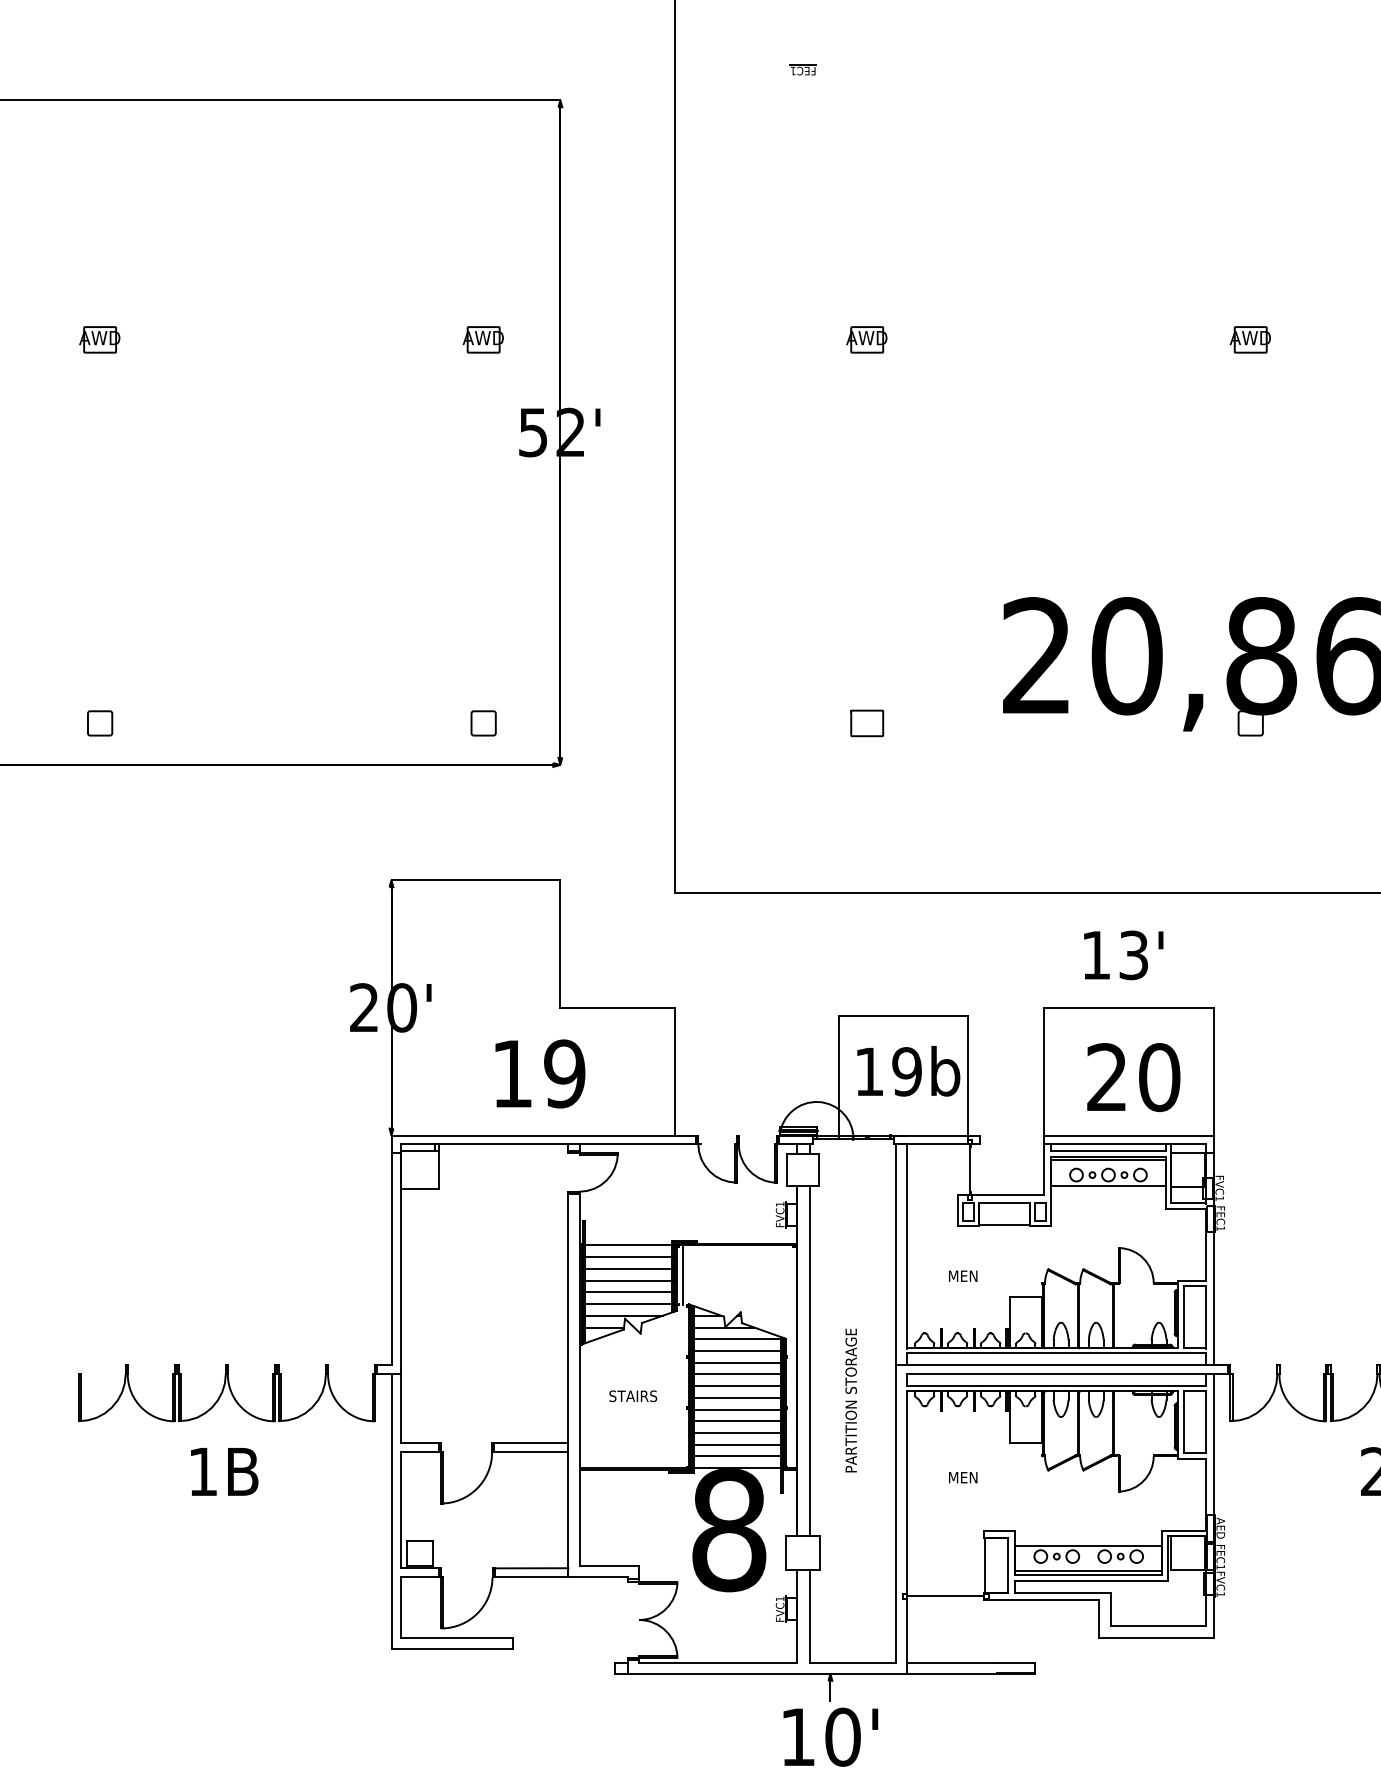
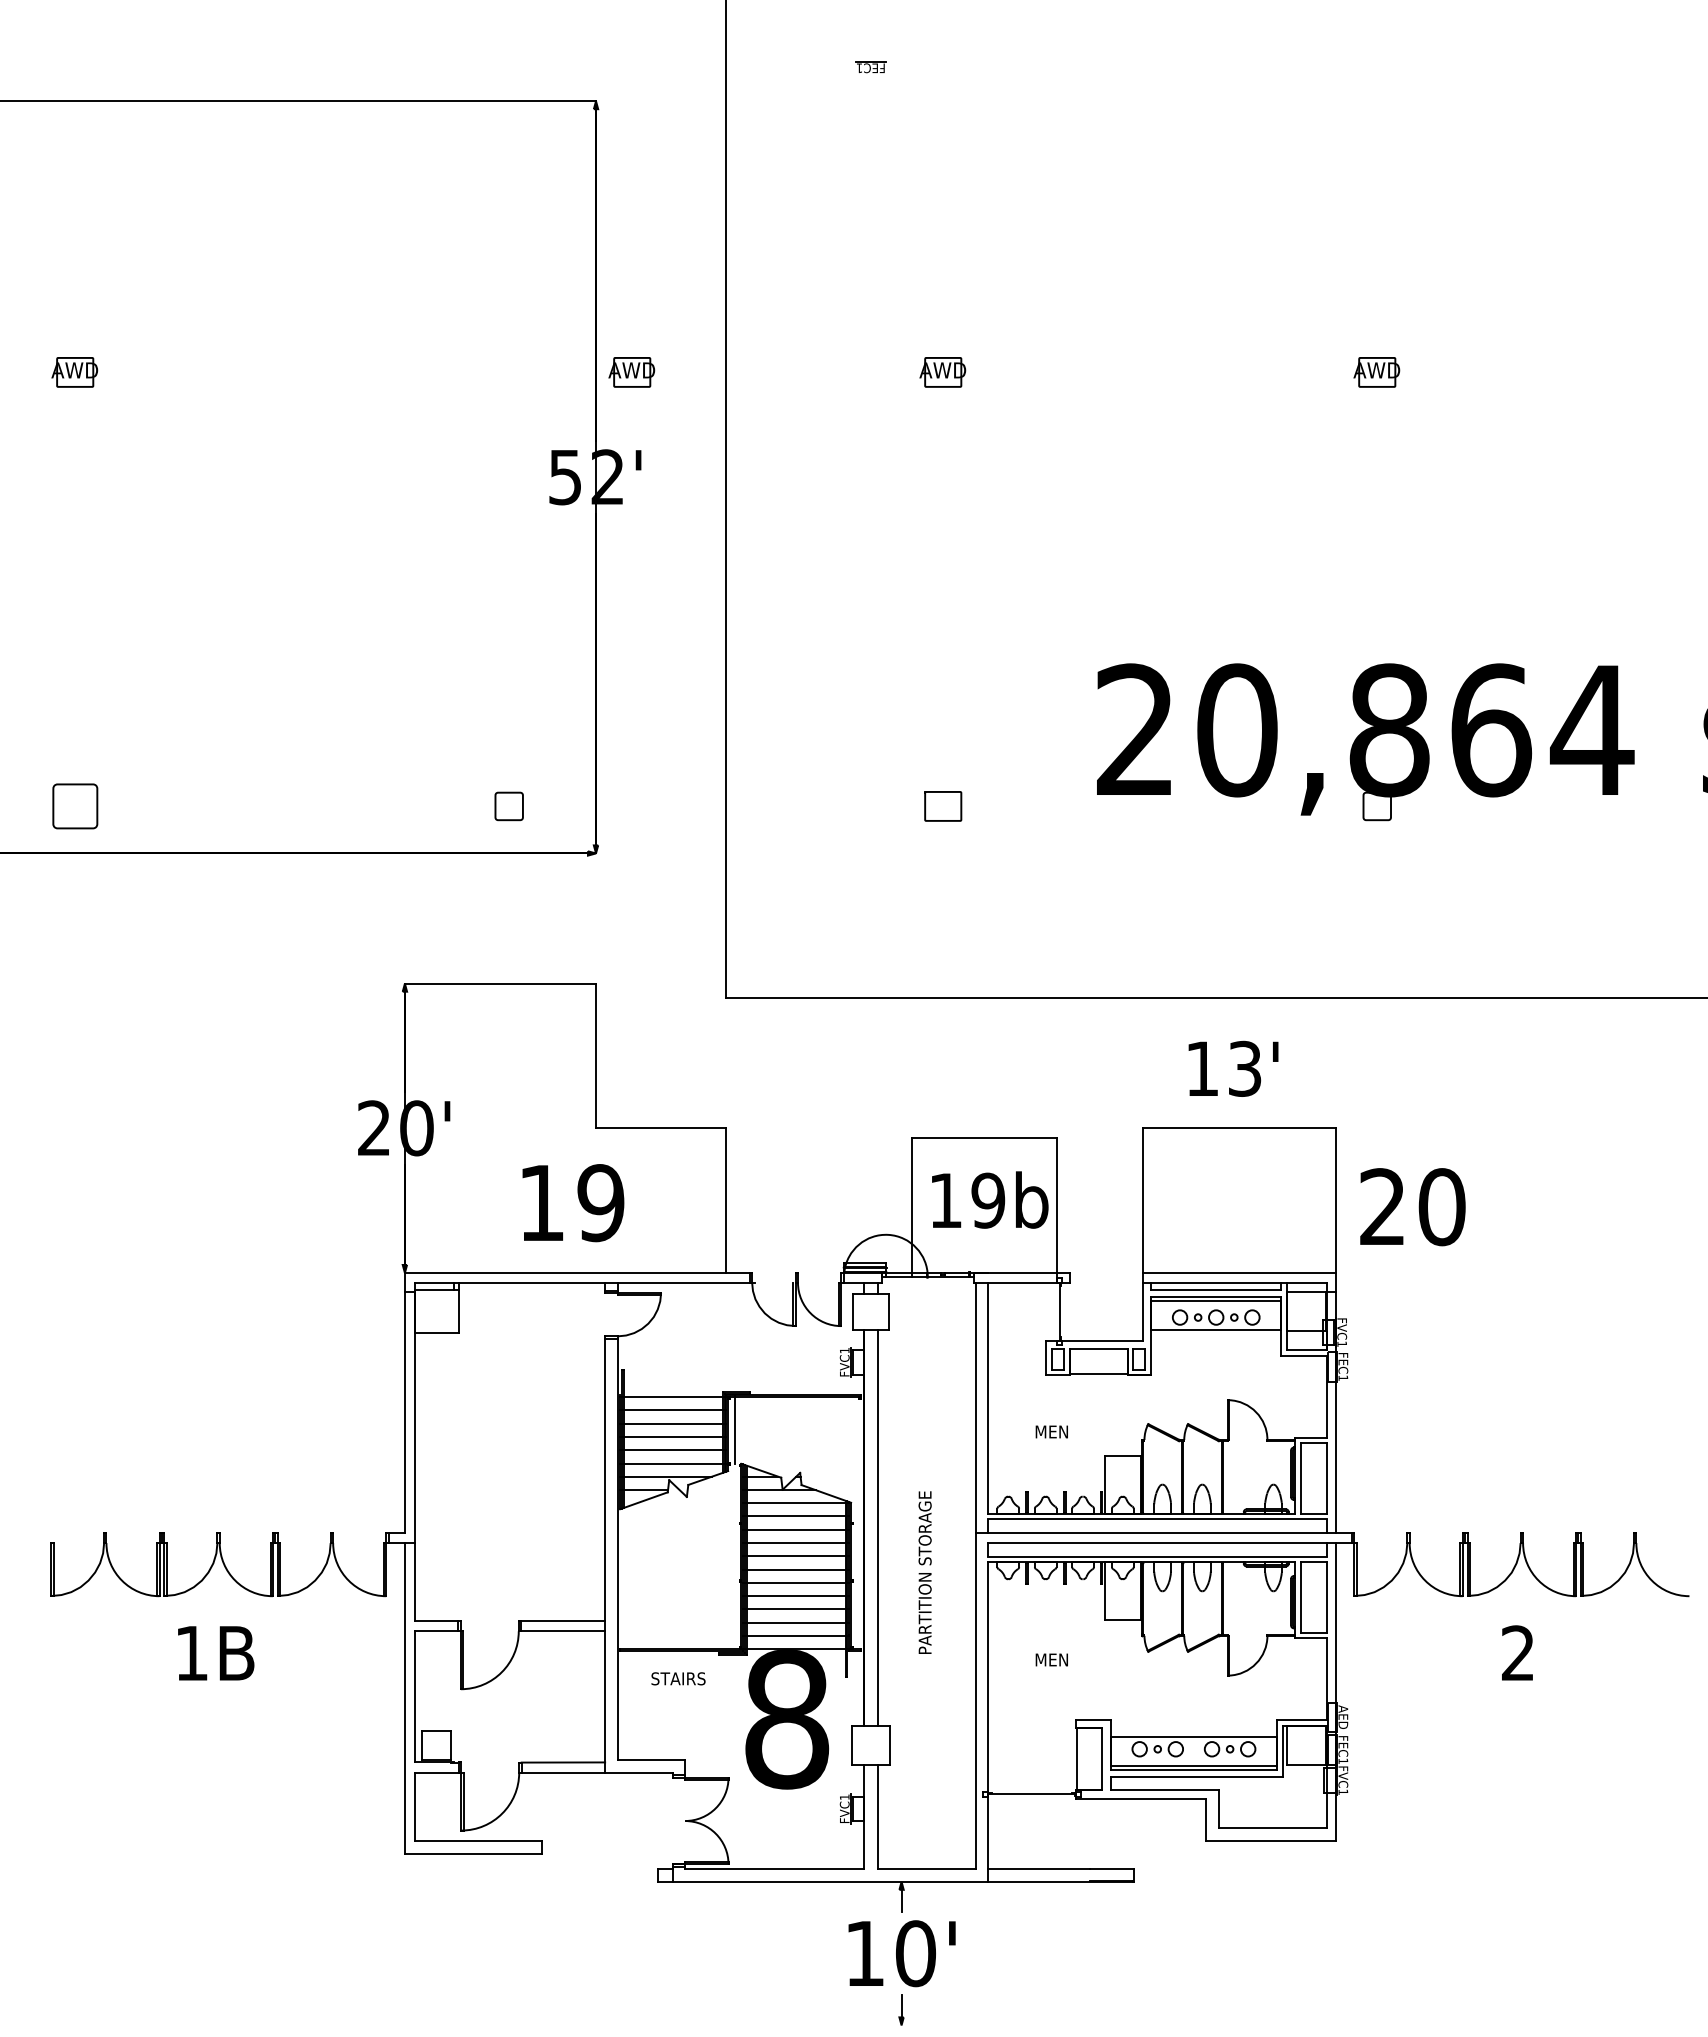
part: (483, 339) -> (631, 372), moved
part: (99, 723) -> (74, 806), size x1.6
text: (1133, 1077) -> (1412, 1207), moved
text: (633, 1395) -> (678, 1678), moved

